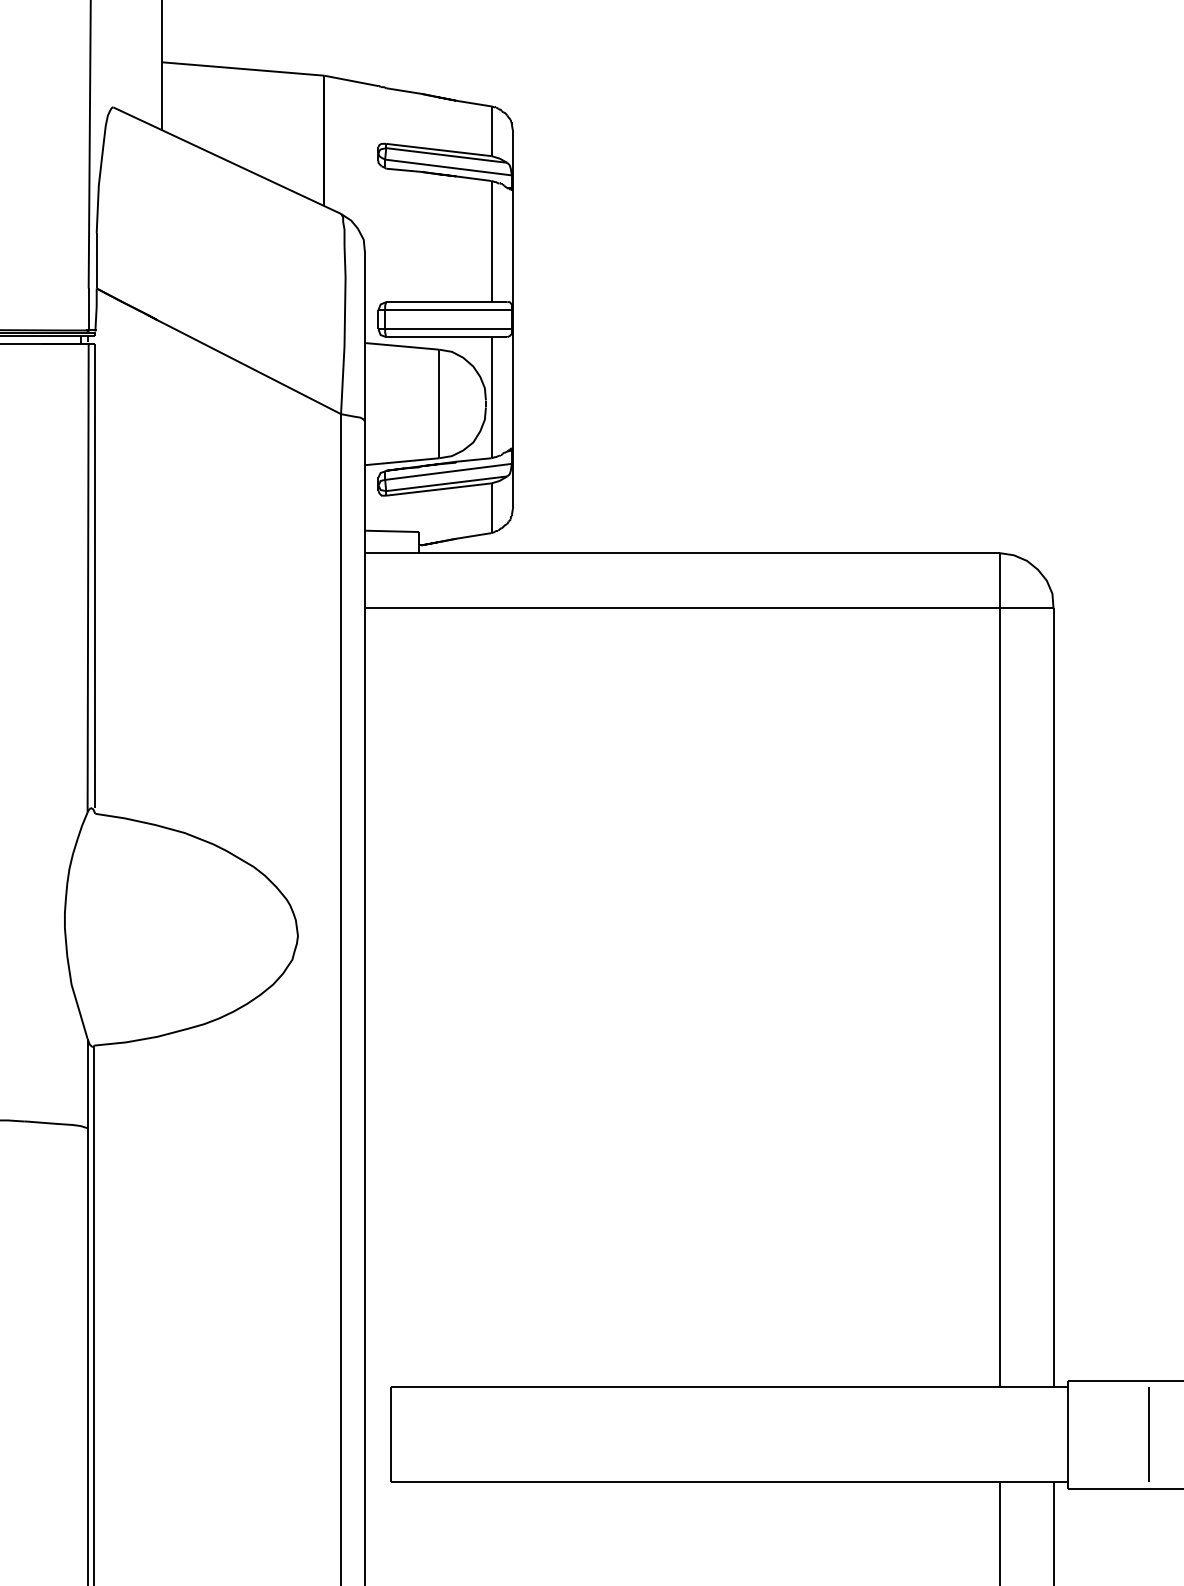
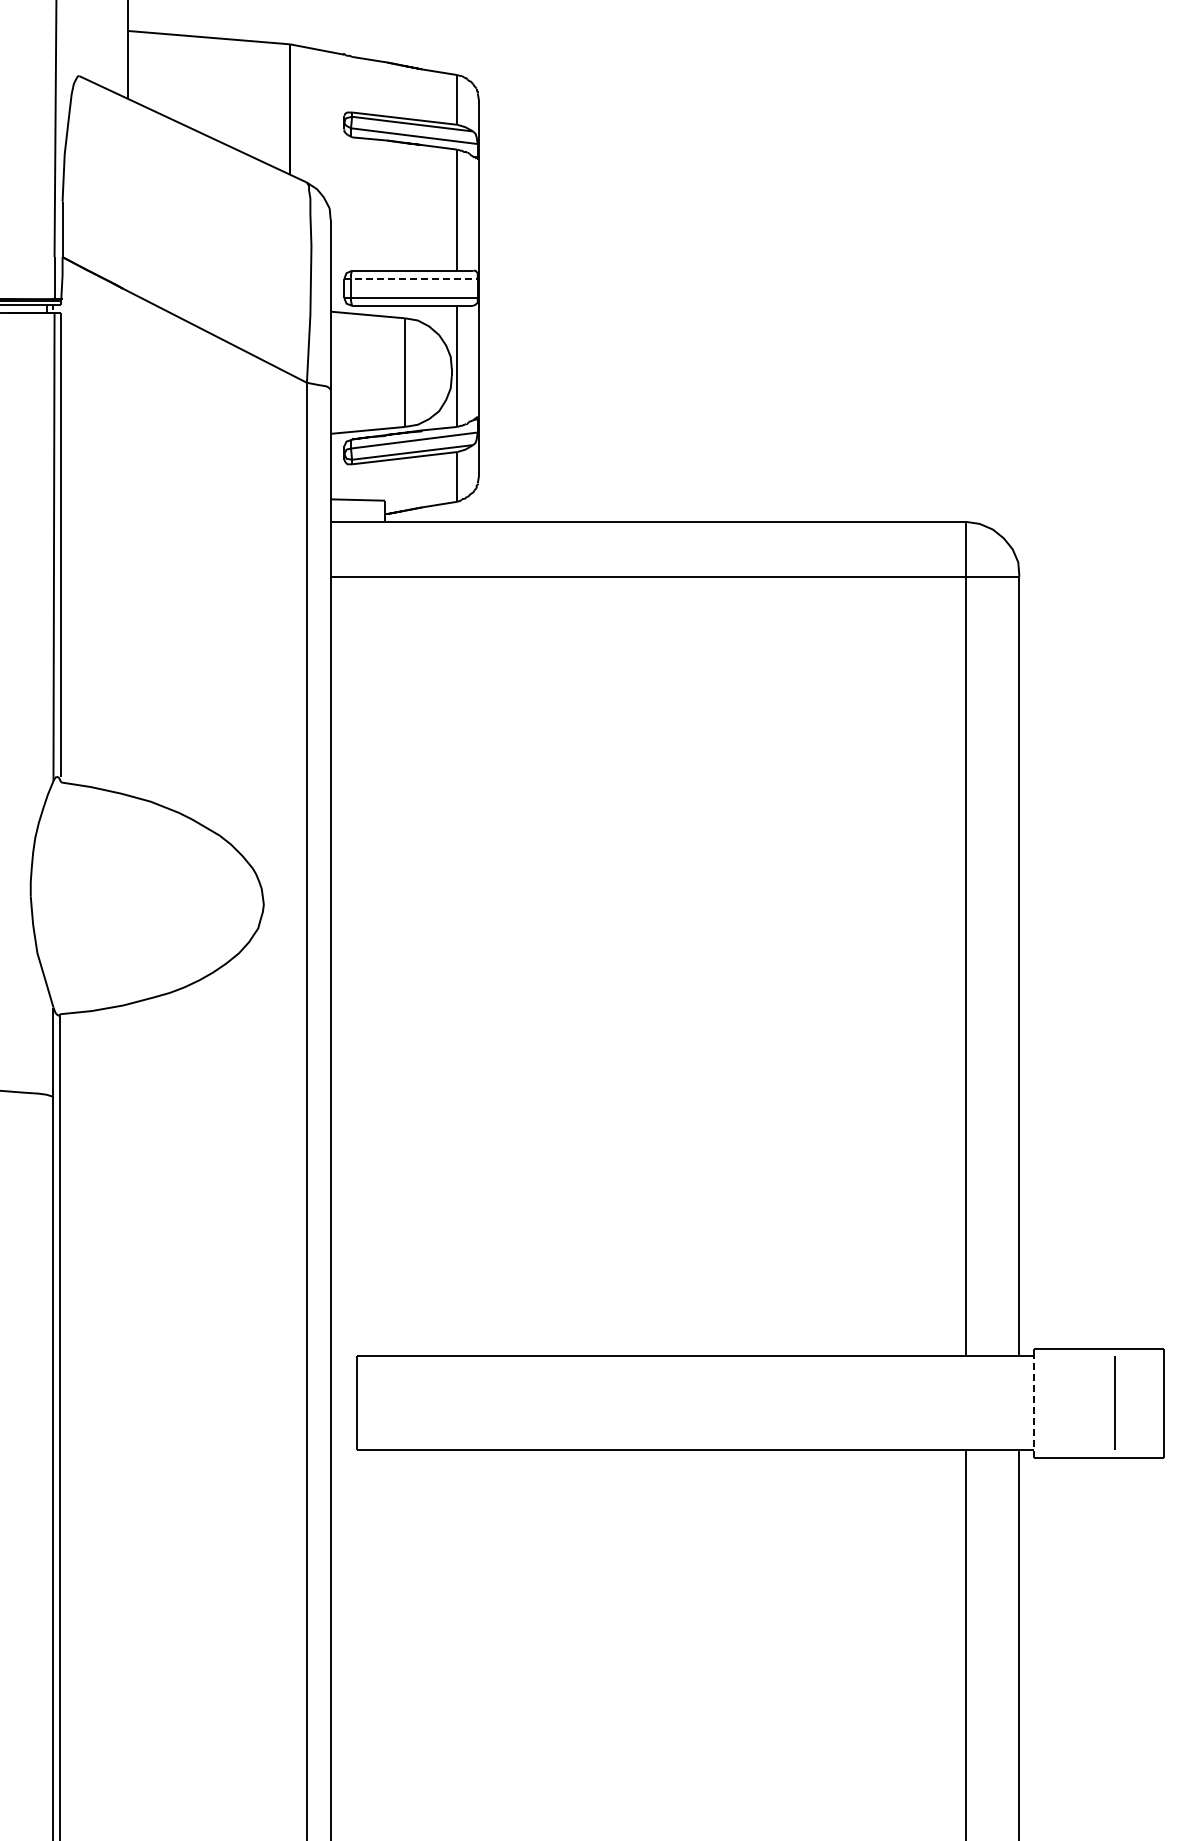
line: (445, 309) -> (411, 278), solid -> dashed
line: (1067, 1437) -> (1033, 1406), solid -> dashed

